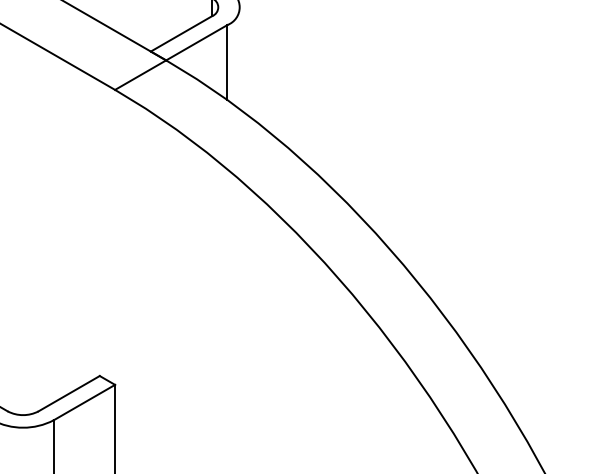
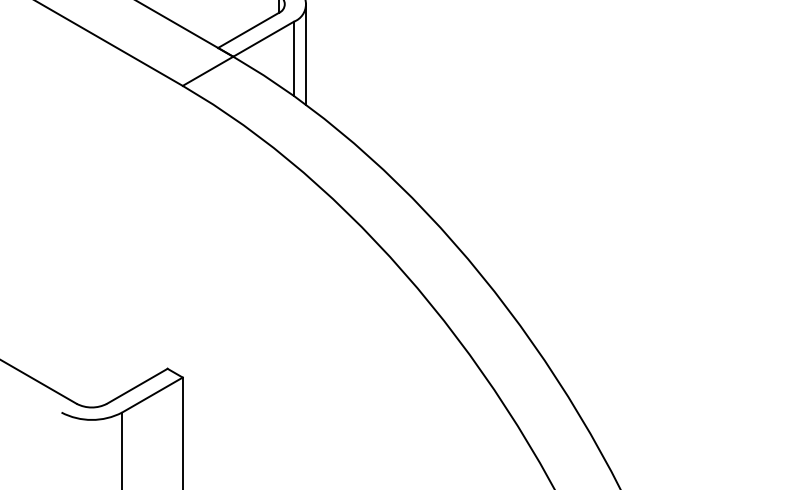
line: (240, 58) -> (306, 54), added

